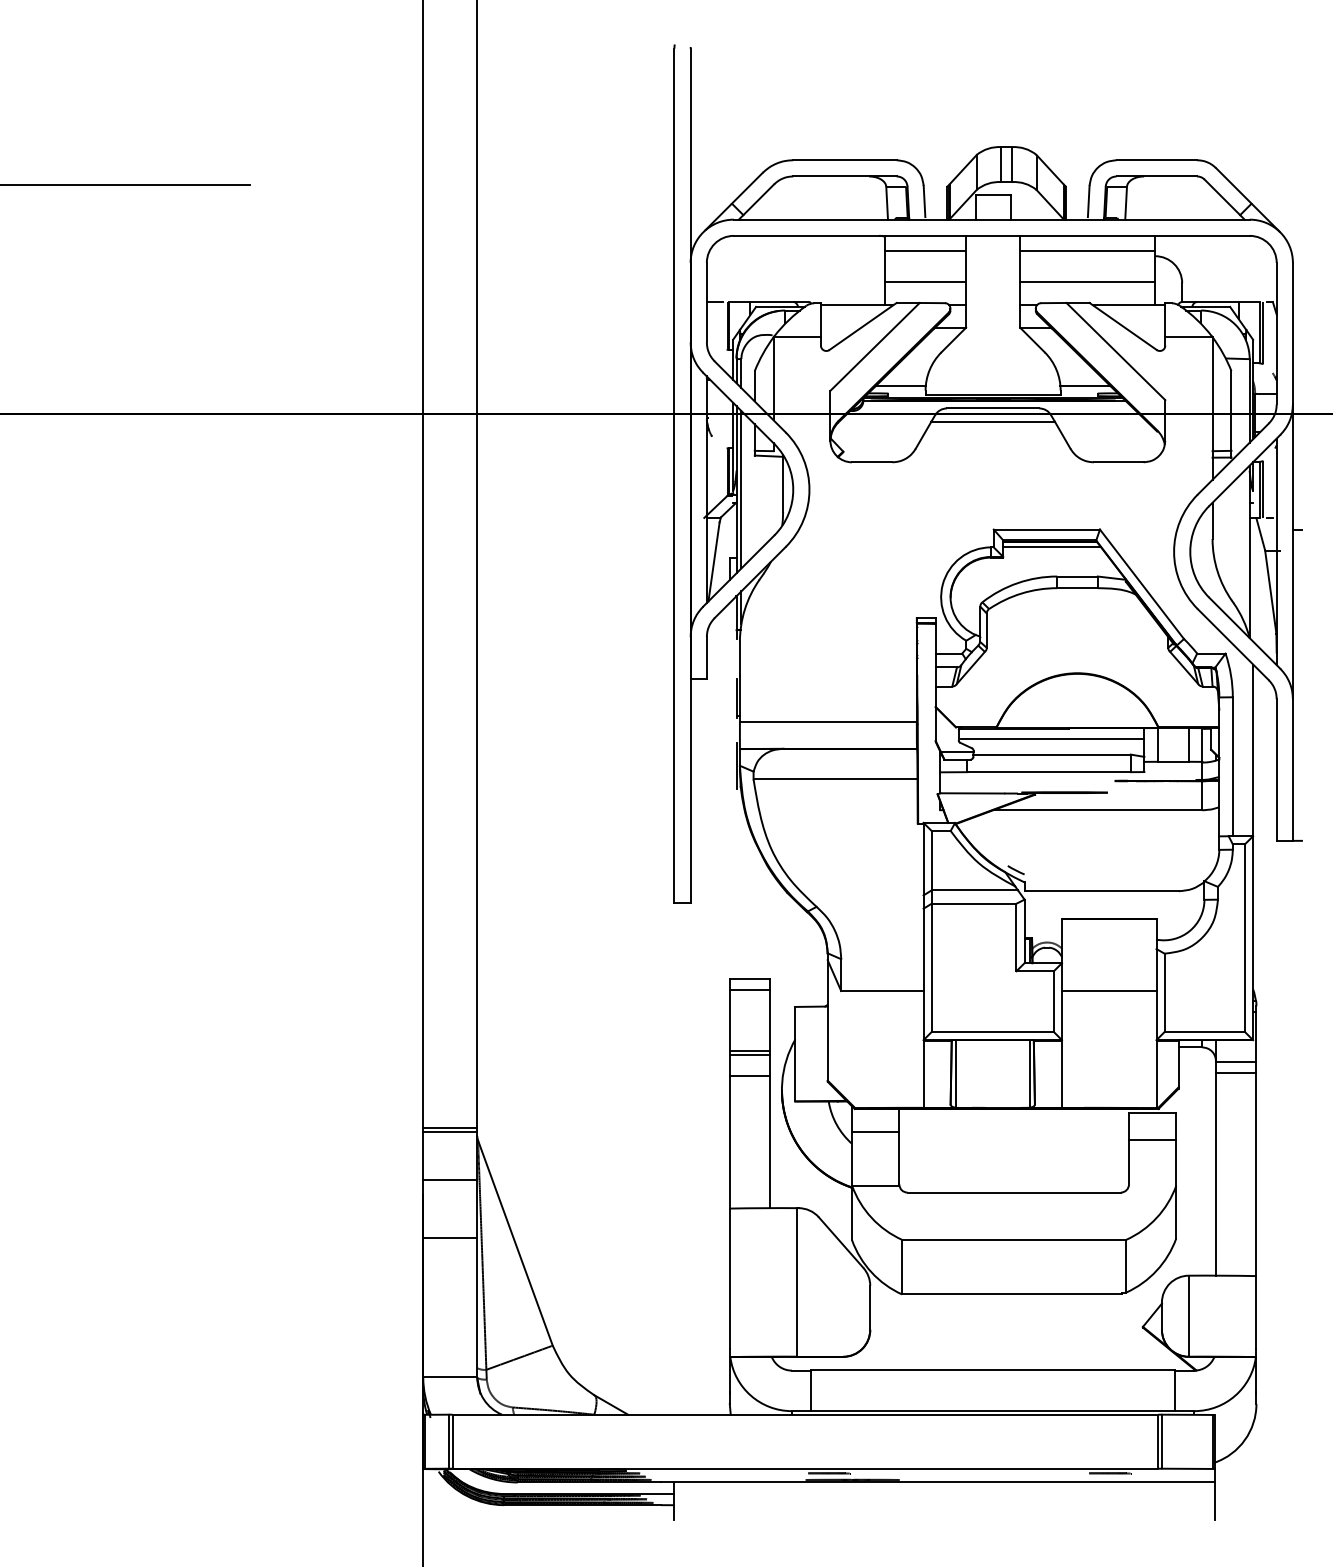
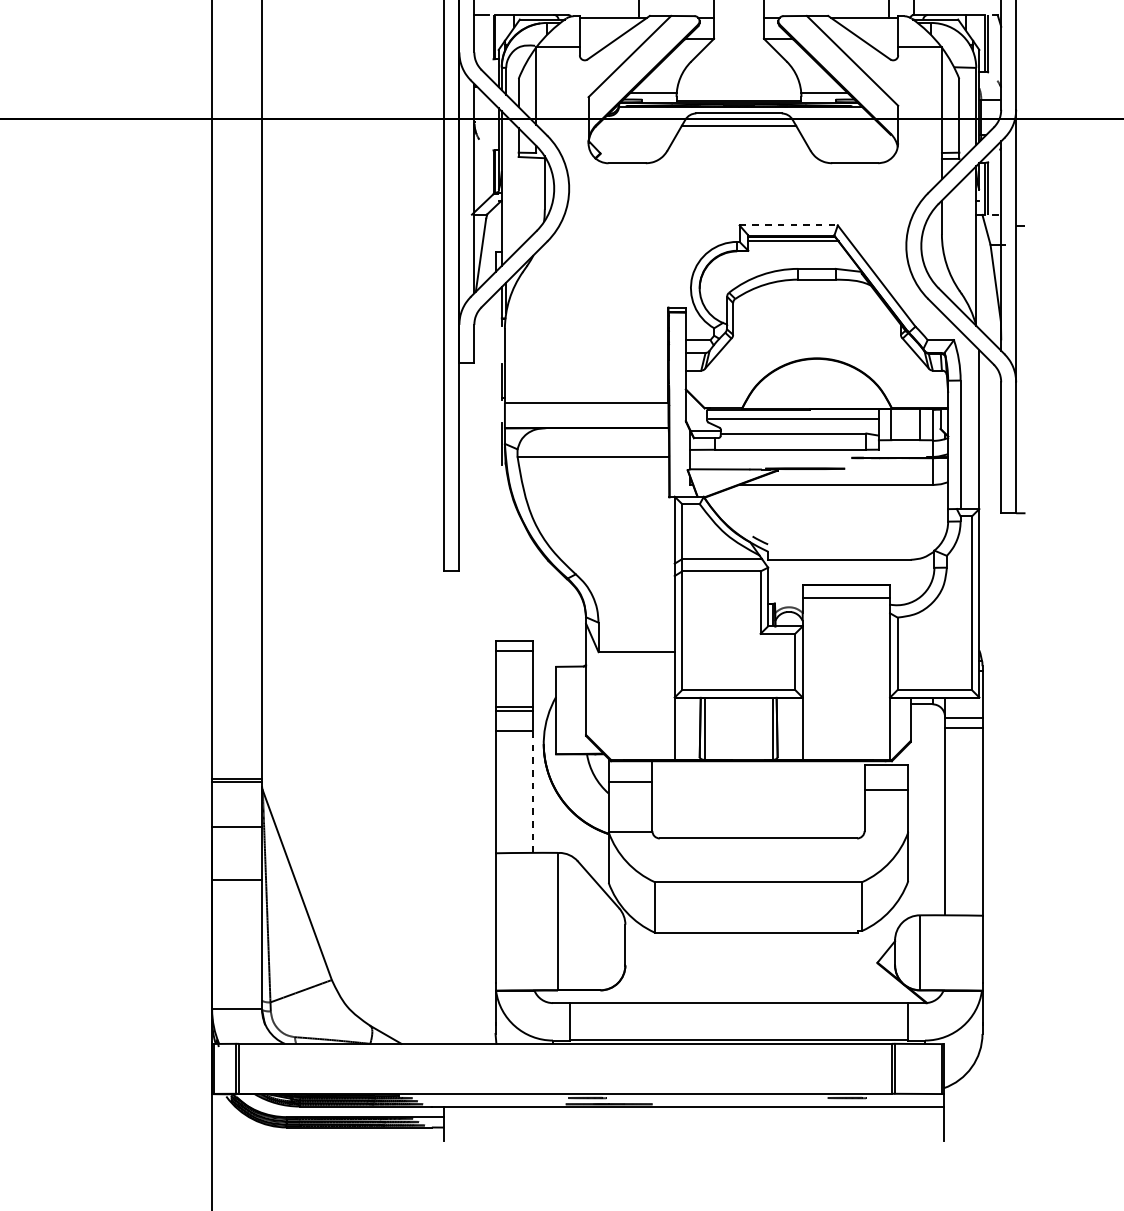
line: (741, 489) -> (506, 188), removed
line: (1047, 529) -> (789, 225), solid -> dashed
line: (1109, 991) -> (846, 598), moved
line: (770, 1142) -> (533, 792), solid -> dashed

